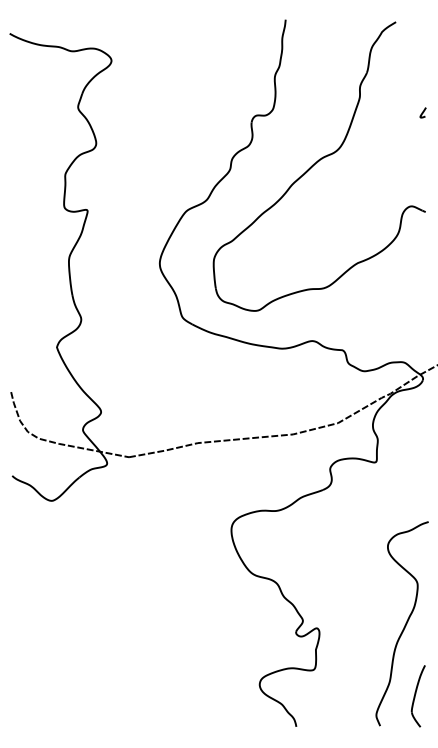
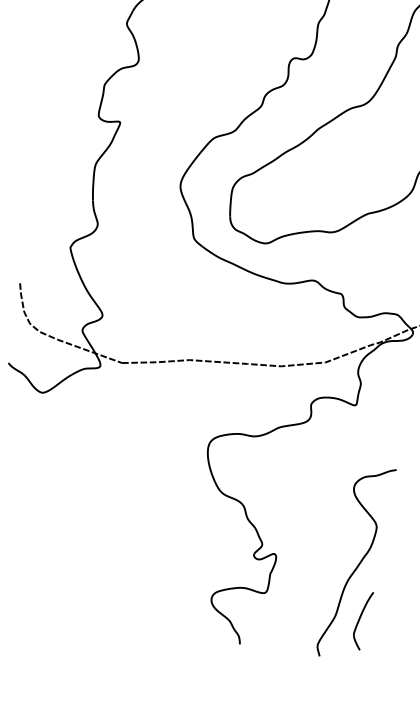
part: (417, 696) -> (361, 620), moved

